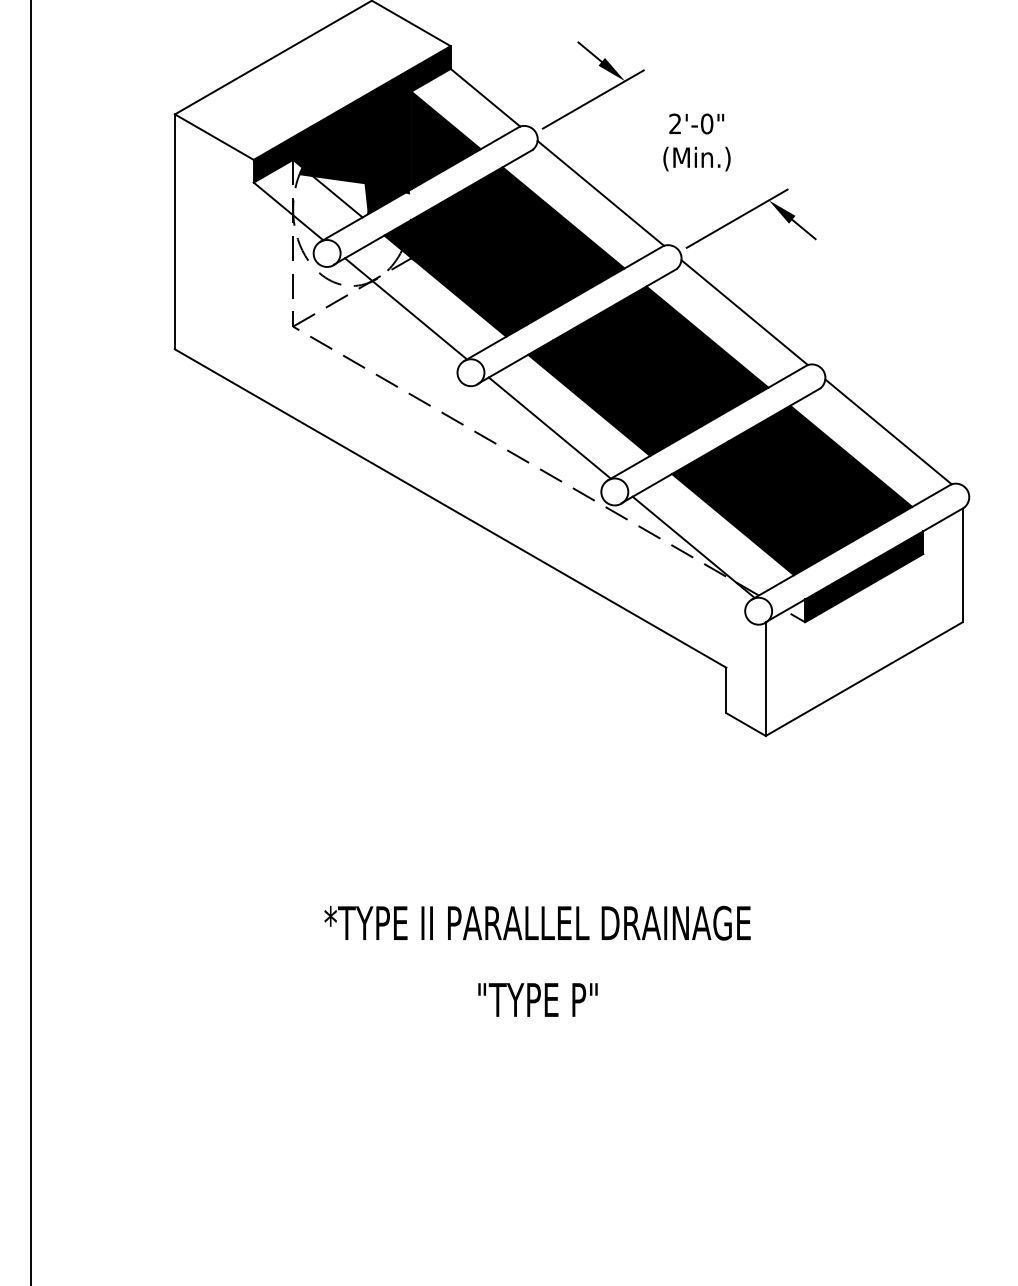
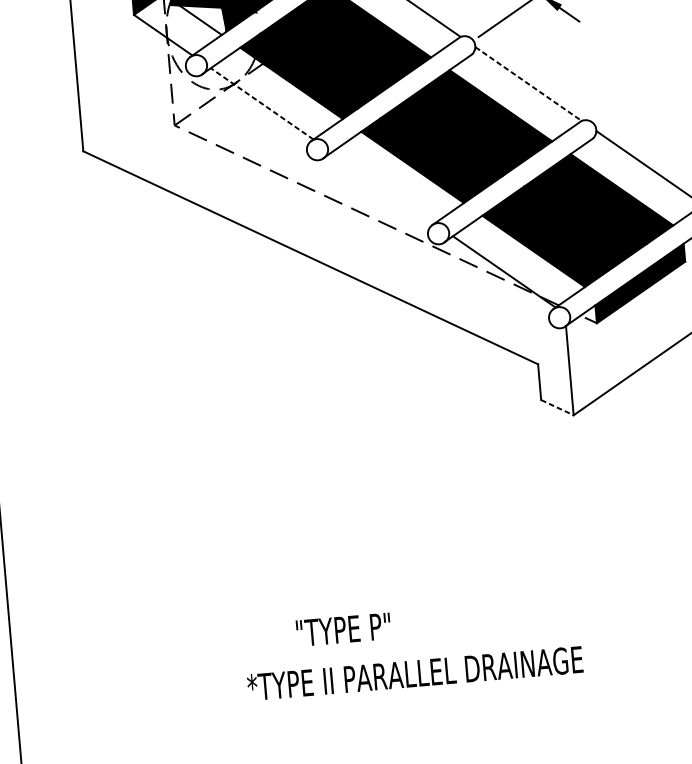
line: (405, 308) -> (261, 103), solid -> dashed
line: (745, 312) -> (529, 83), solid -> dashed
line: (549, 427) -> (382, 187), removed
line: (746, 724) -> (557, 407), solid -> dashed
text: (537, 922) -> (415, 673), moved
text: (537, 999) -> (343, 629), moved

